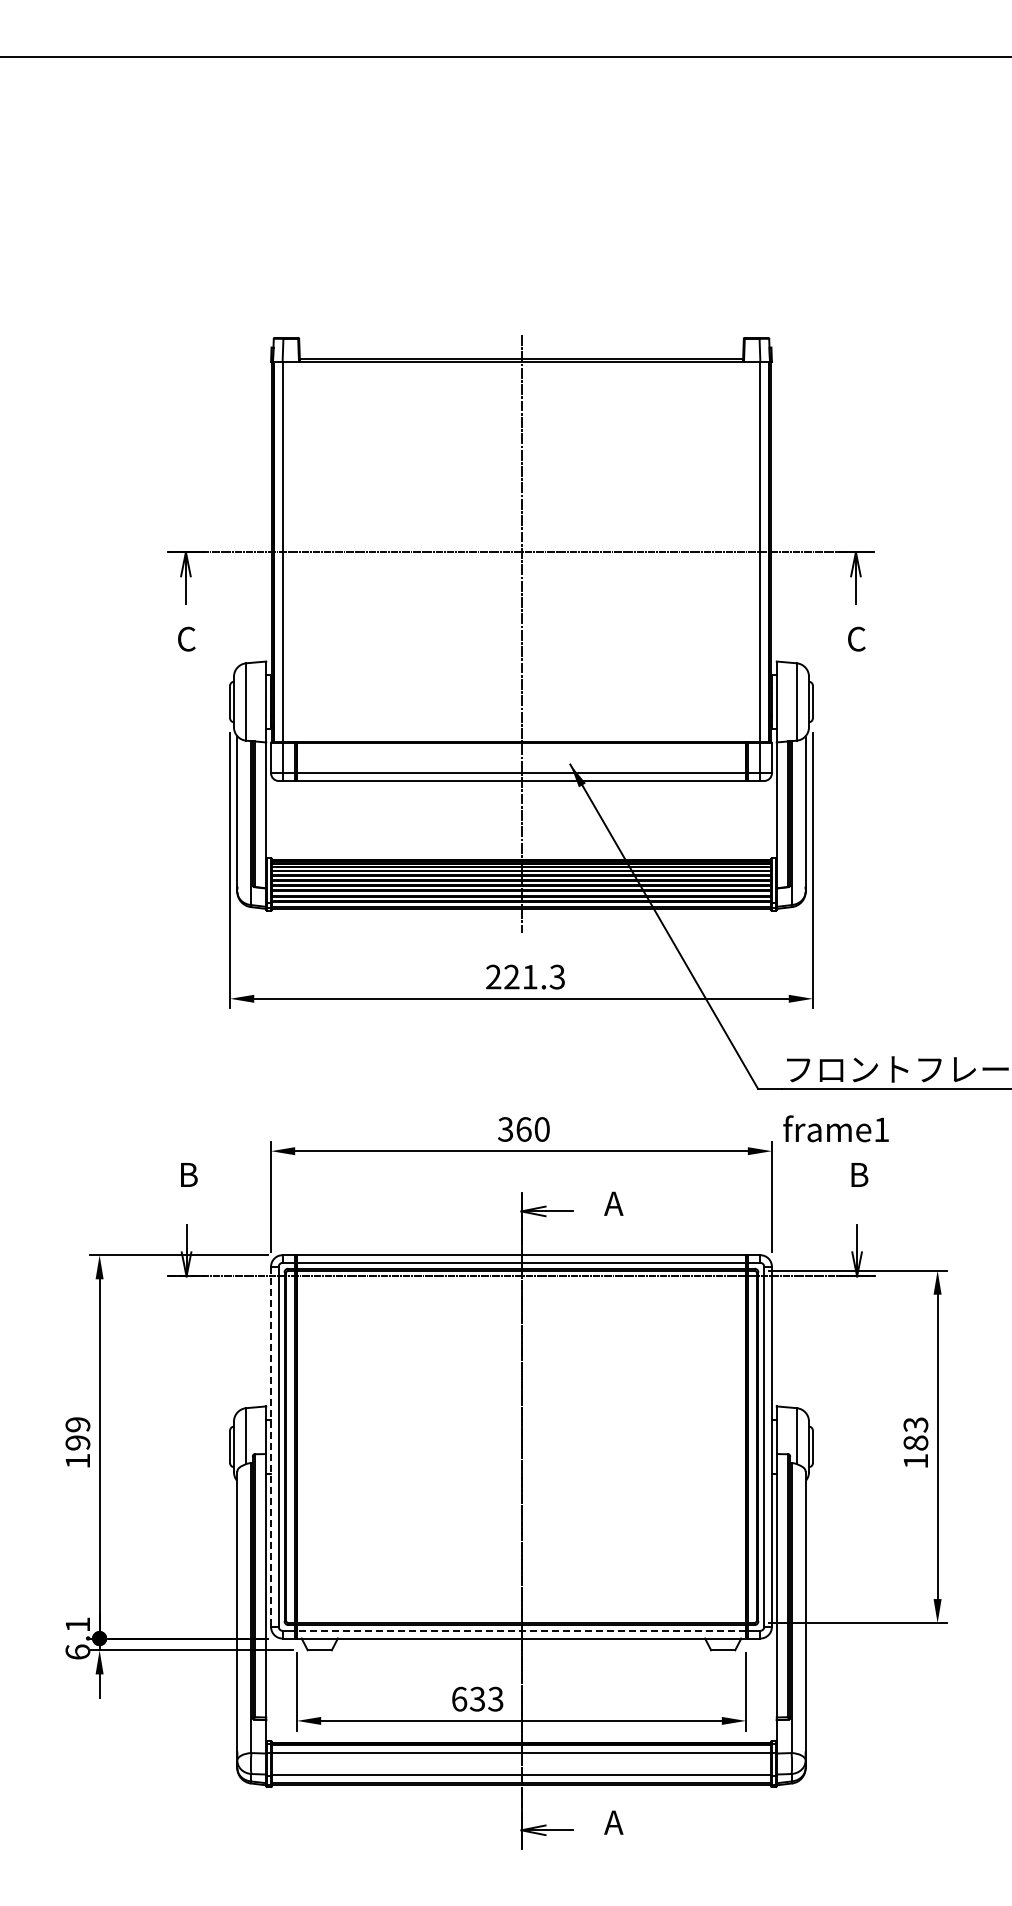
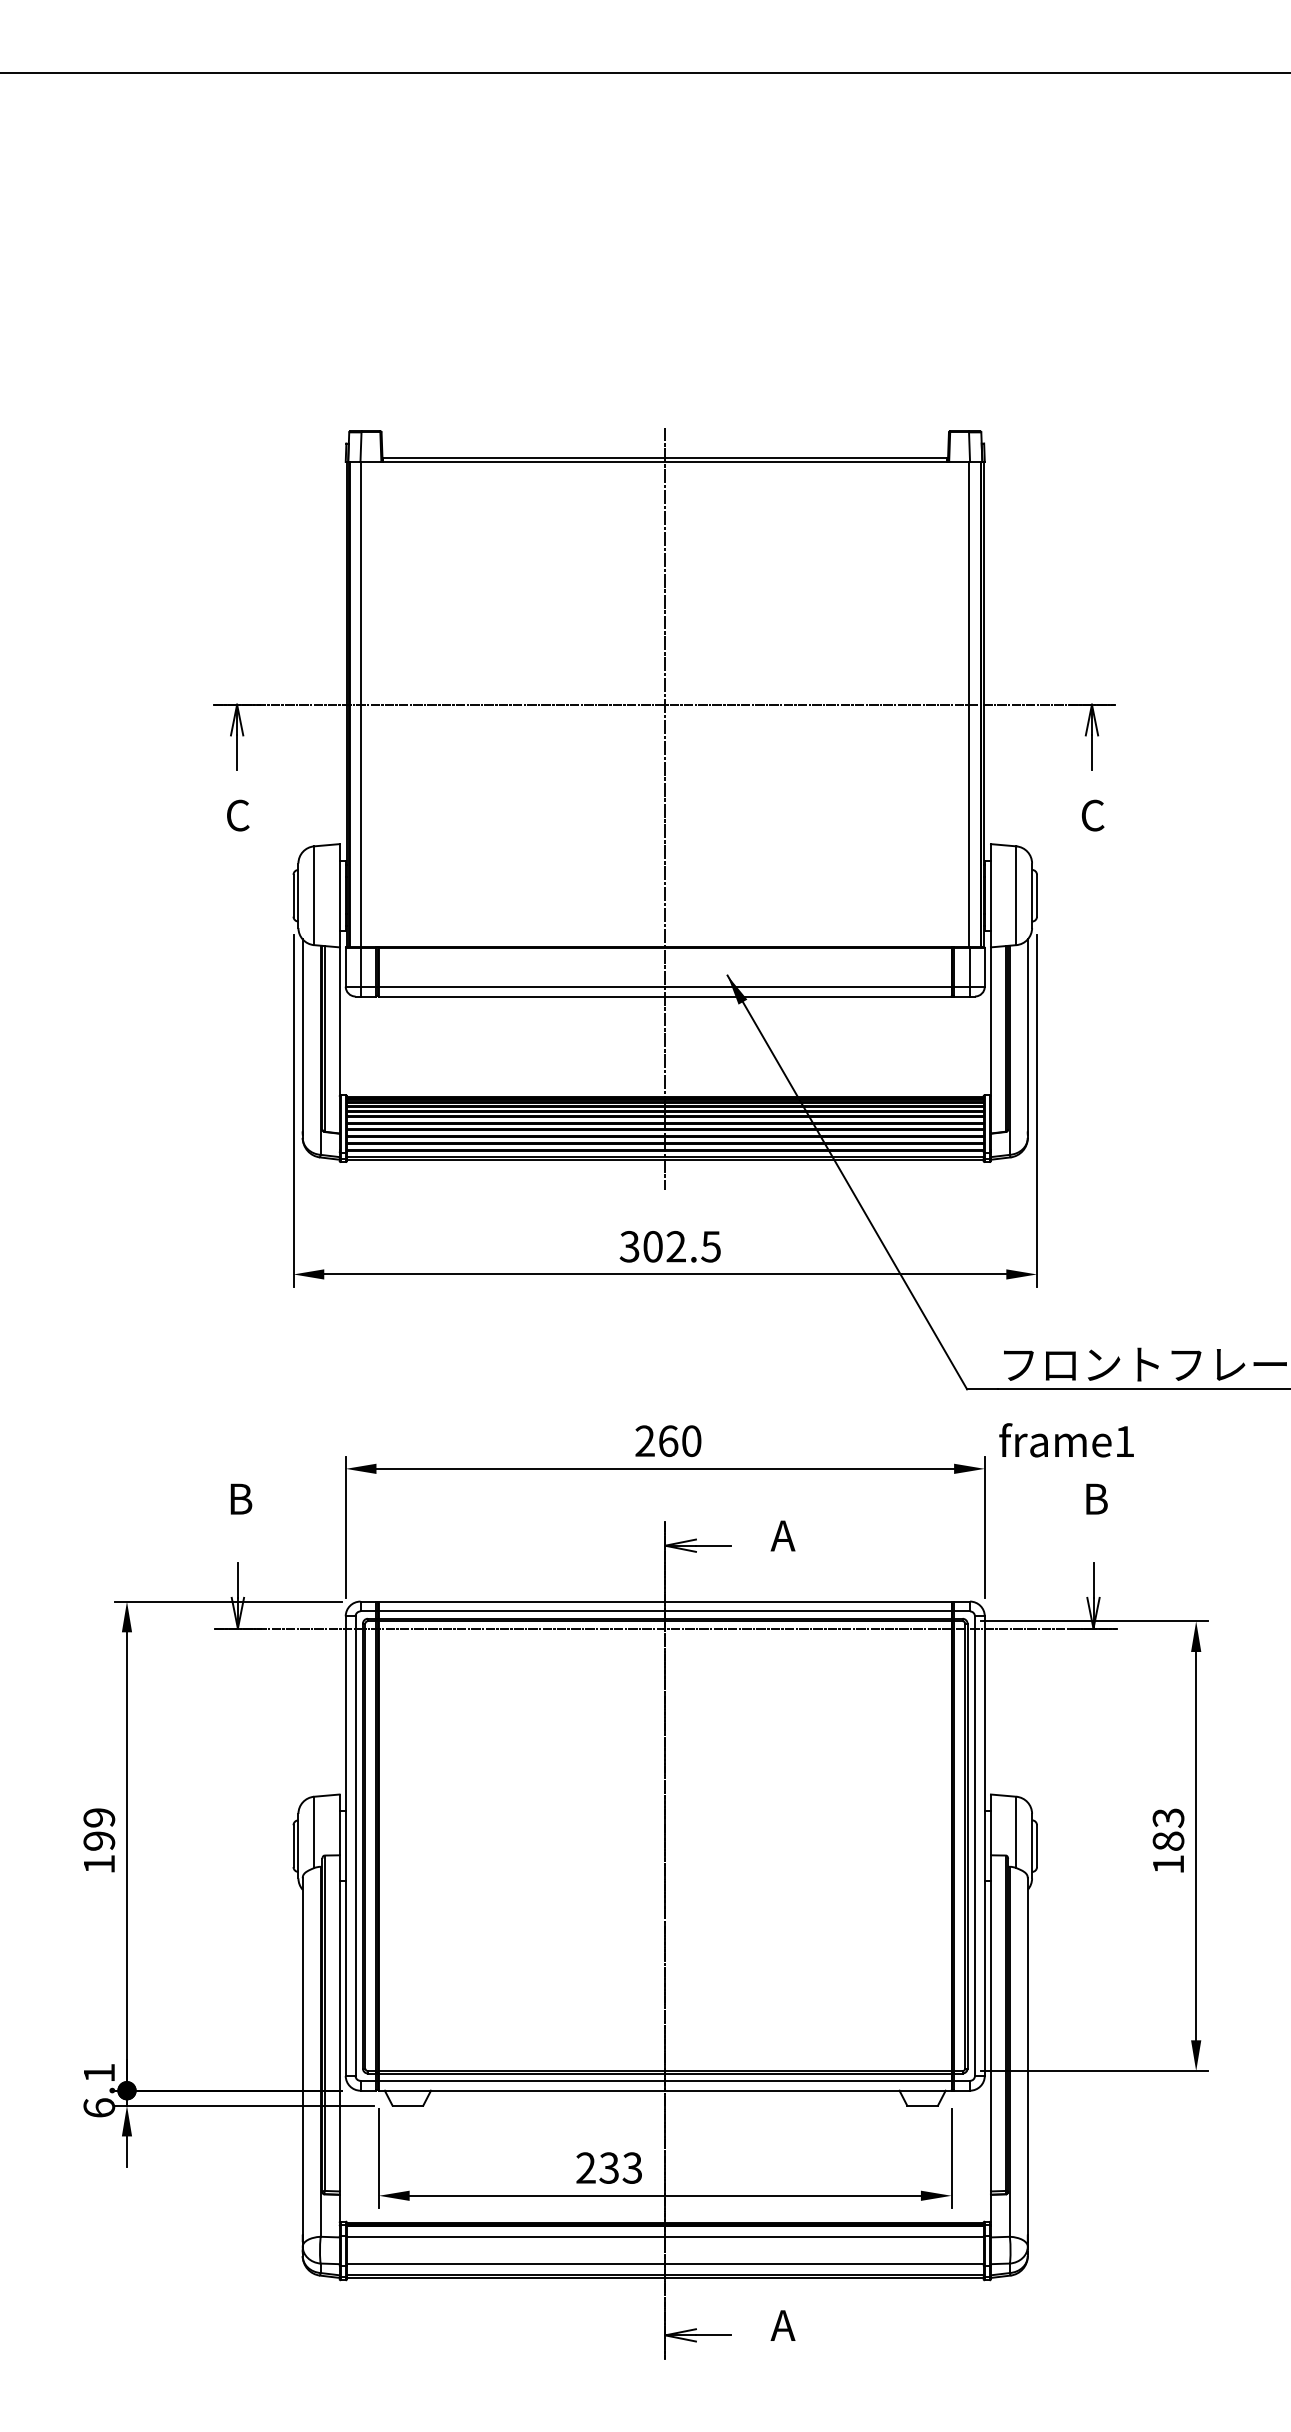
text: (524, 976) -> (669, 1245), 221.3 -> 302.5
text: (505, 1129) -> (644, 1441), 360 -> 260
line: (271, 1447) -> (346, 1846), dashed -> solid
line: (521, 1630) -> (665, 2080), dashed -> solid
text: (459, 1698) -> (586, 2167), 633 -> 233

